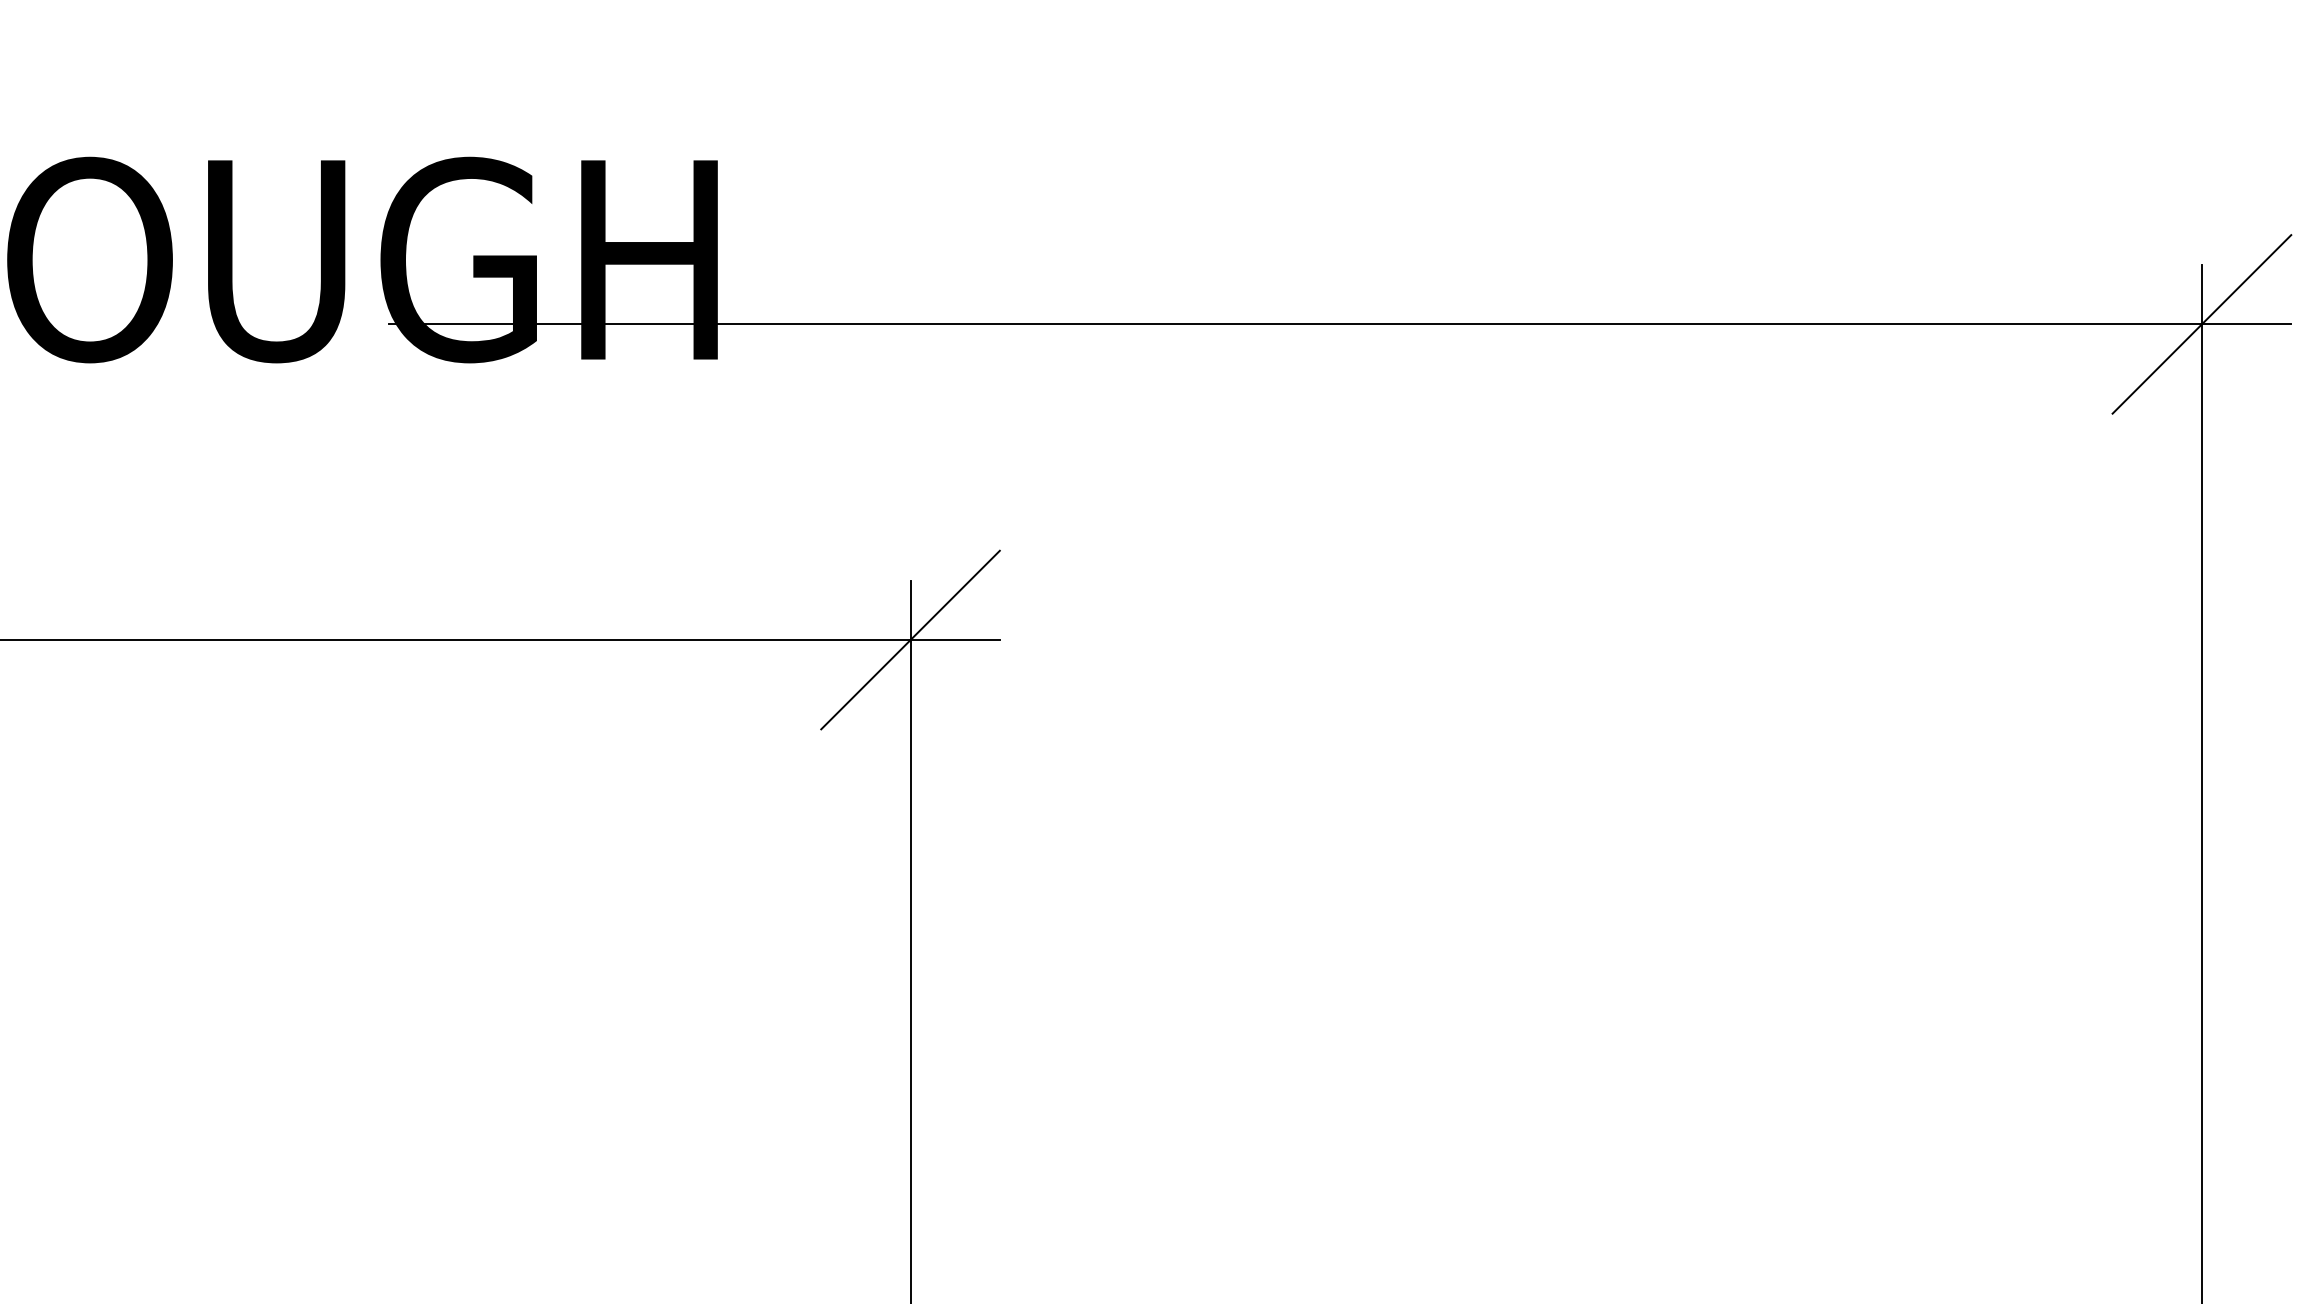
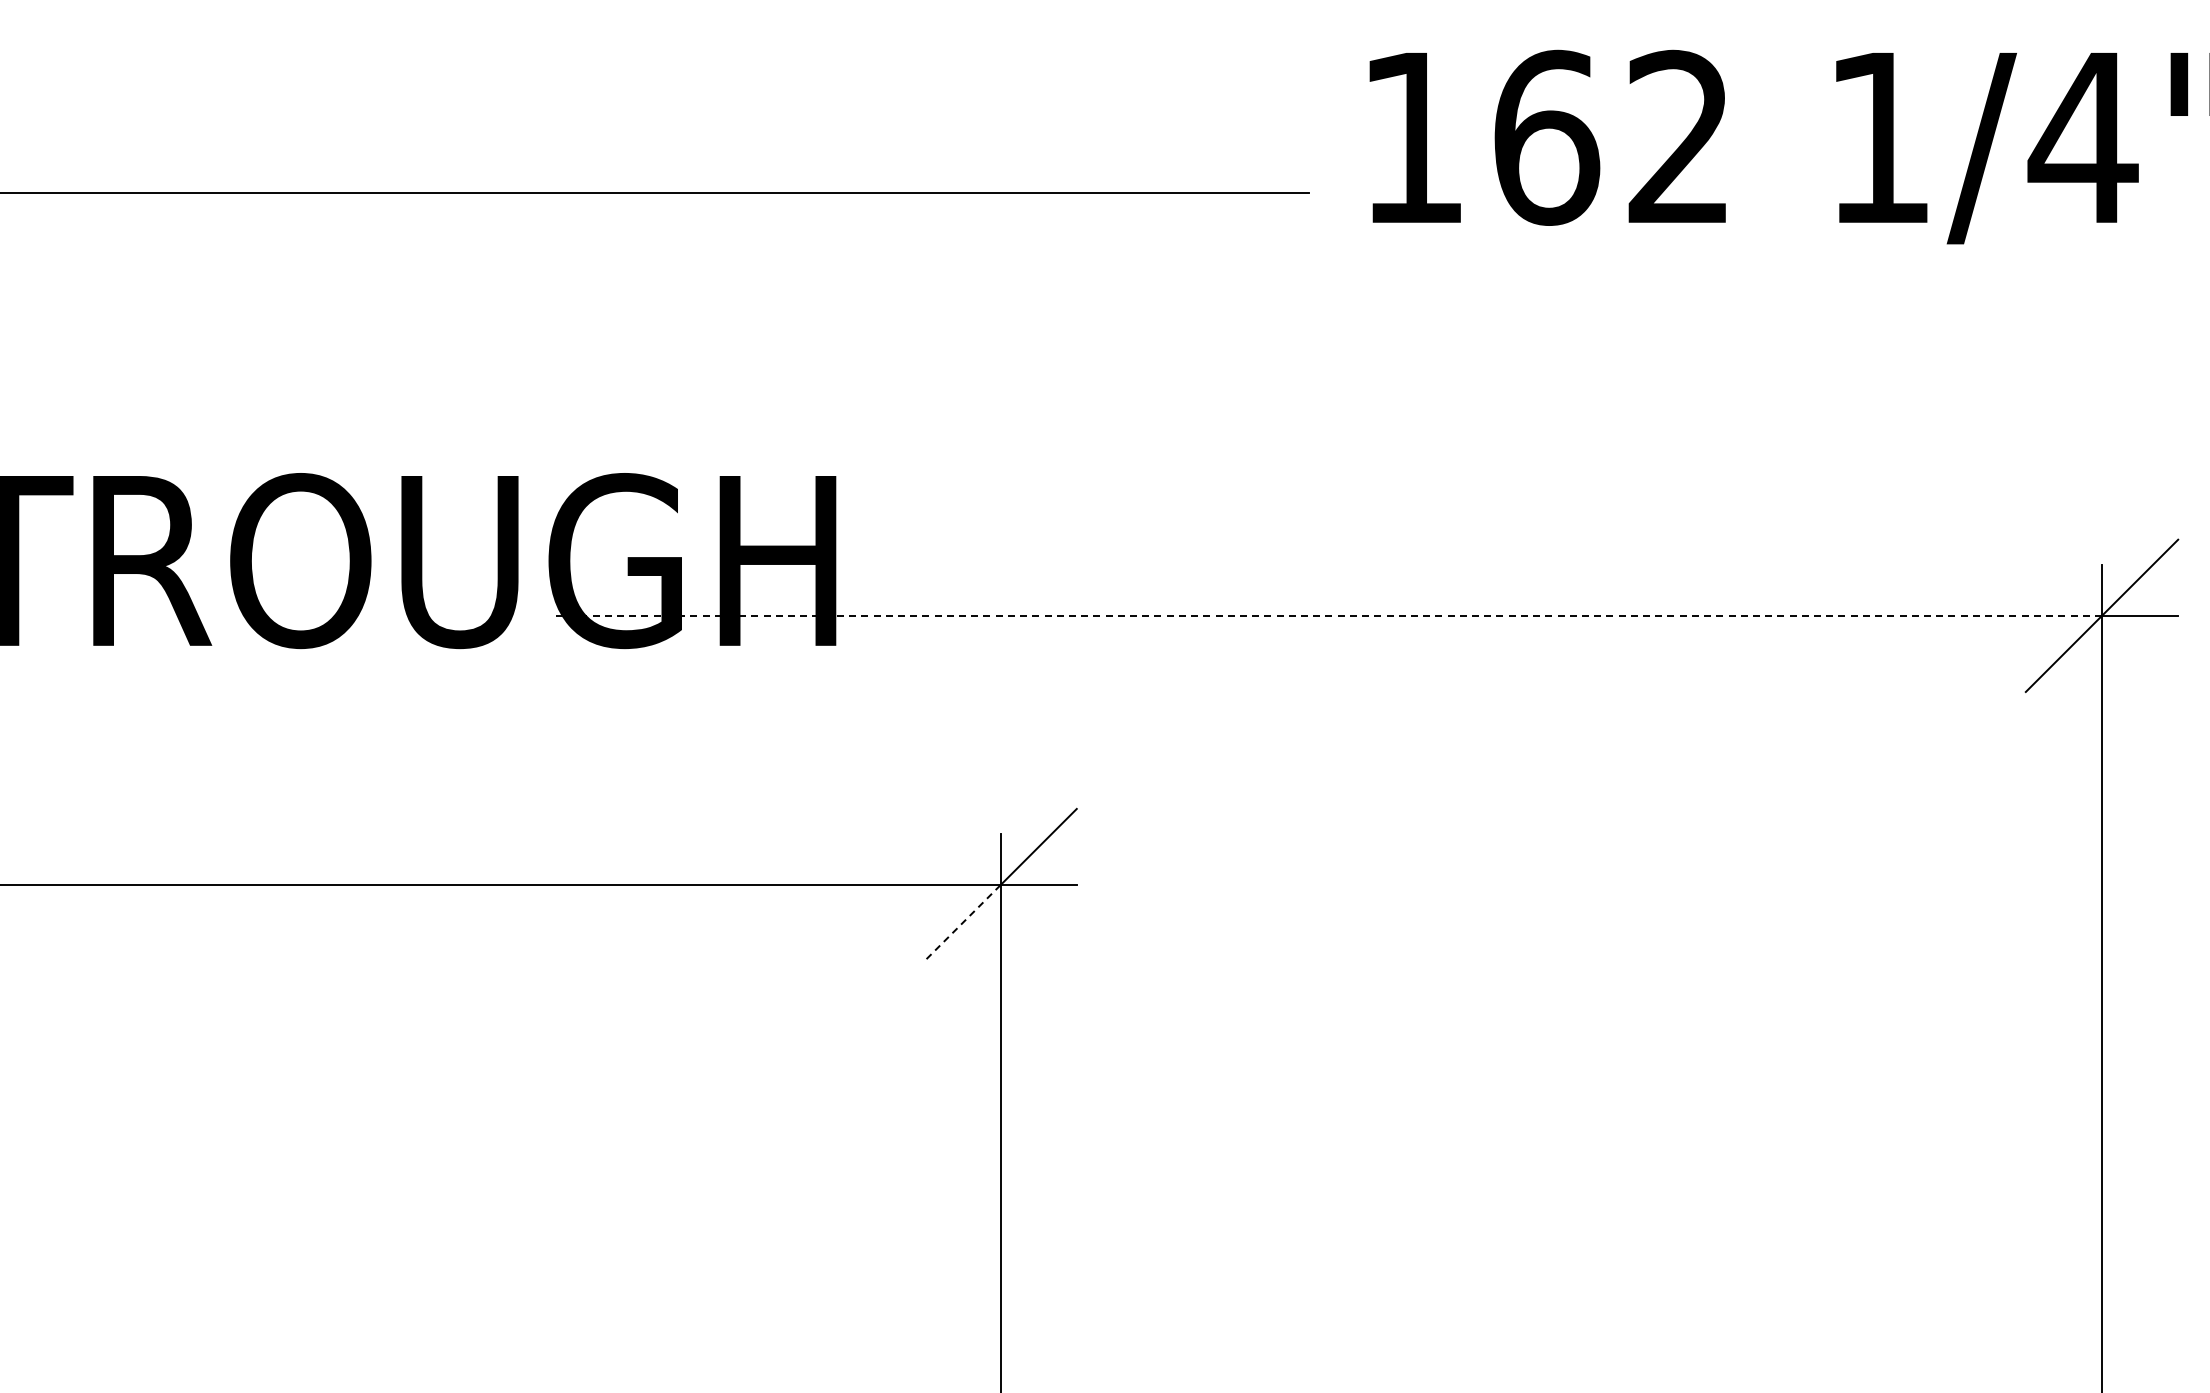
line: (1296, 323) -> (1329, 615), solid -> dashed
line: (865, 685) -> (962, 923), solid -> dashed

